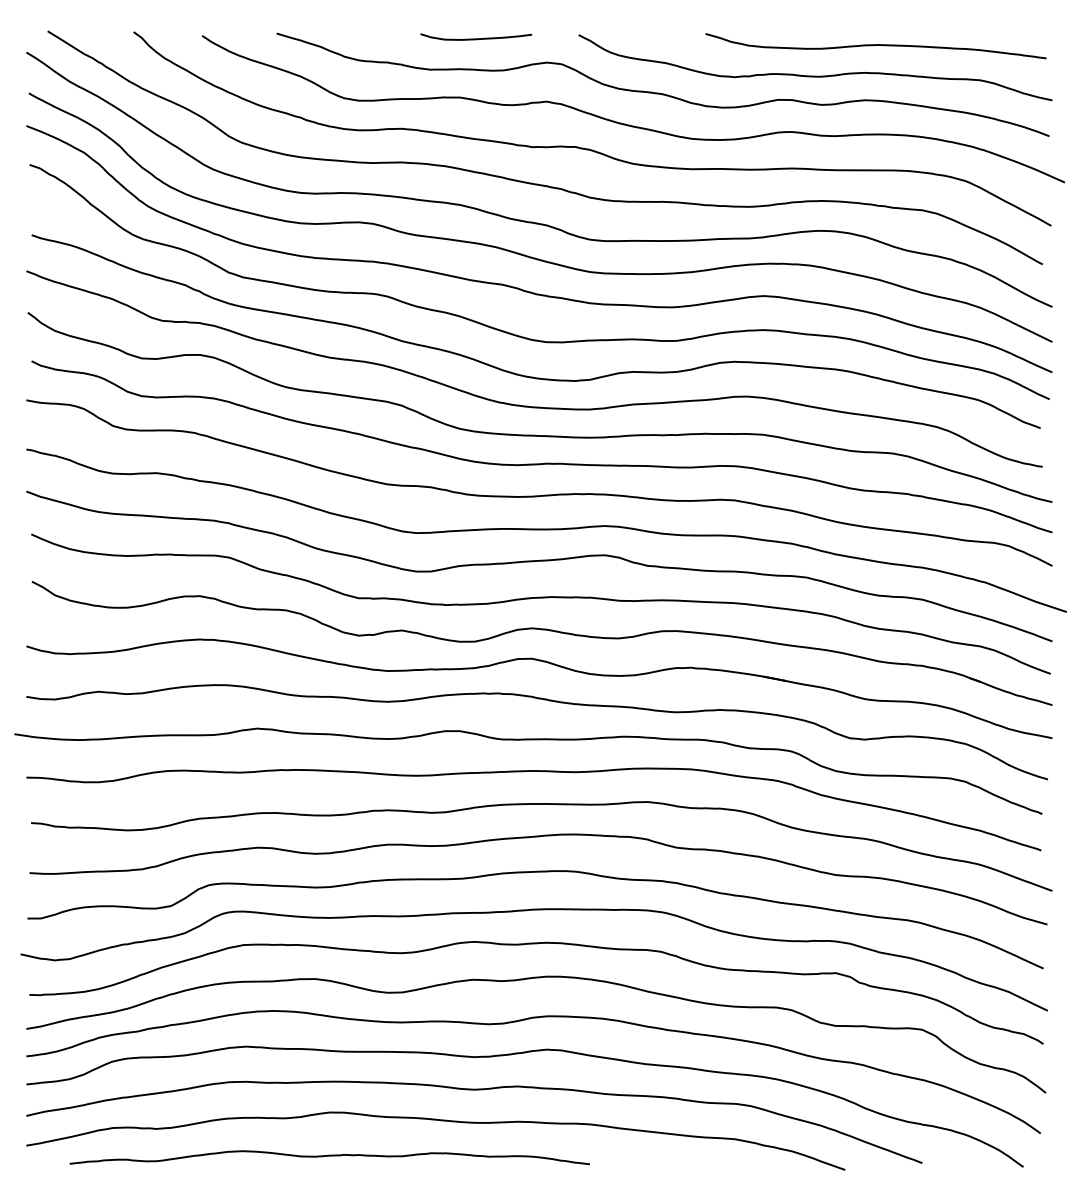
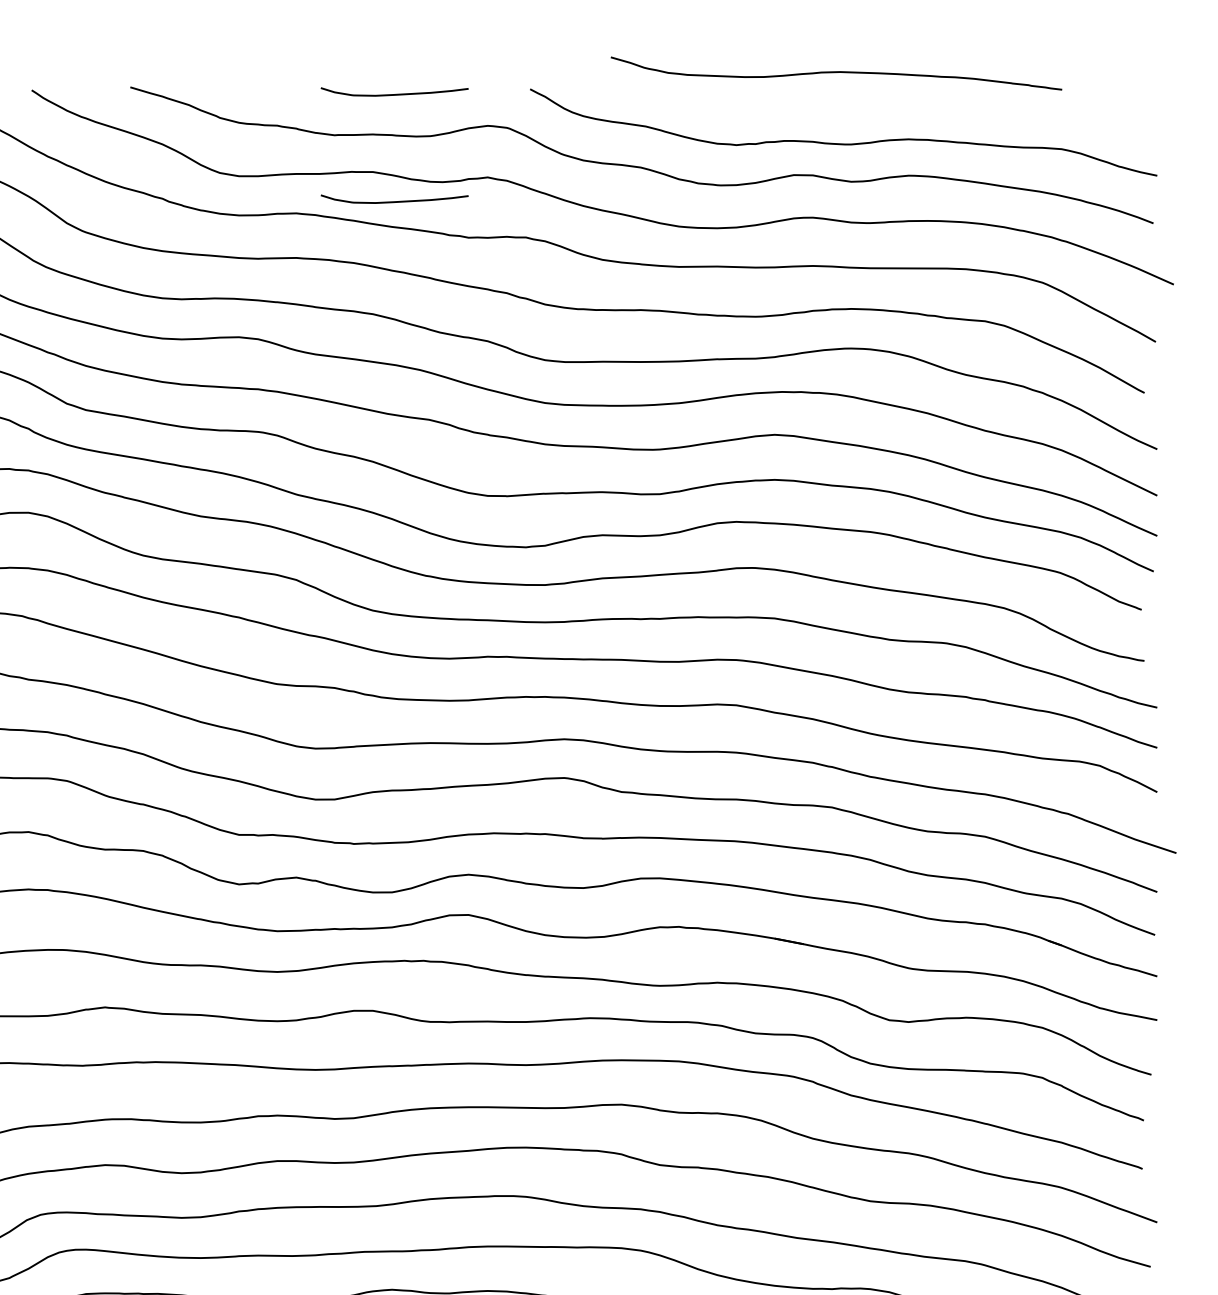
curve: (875, 45) -> (835, 72), moved
curve: (476, 119) -> (394, 201), added

